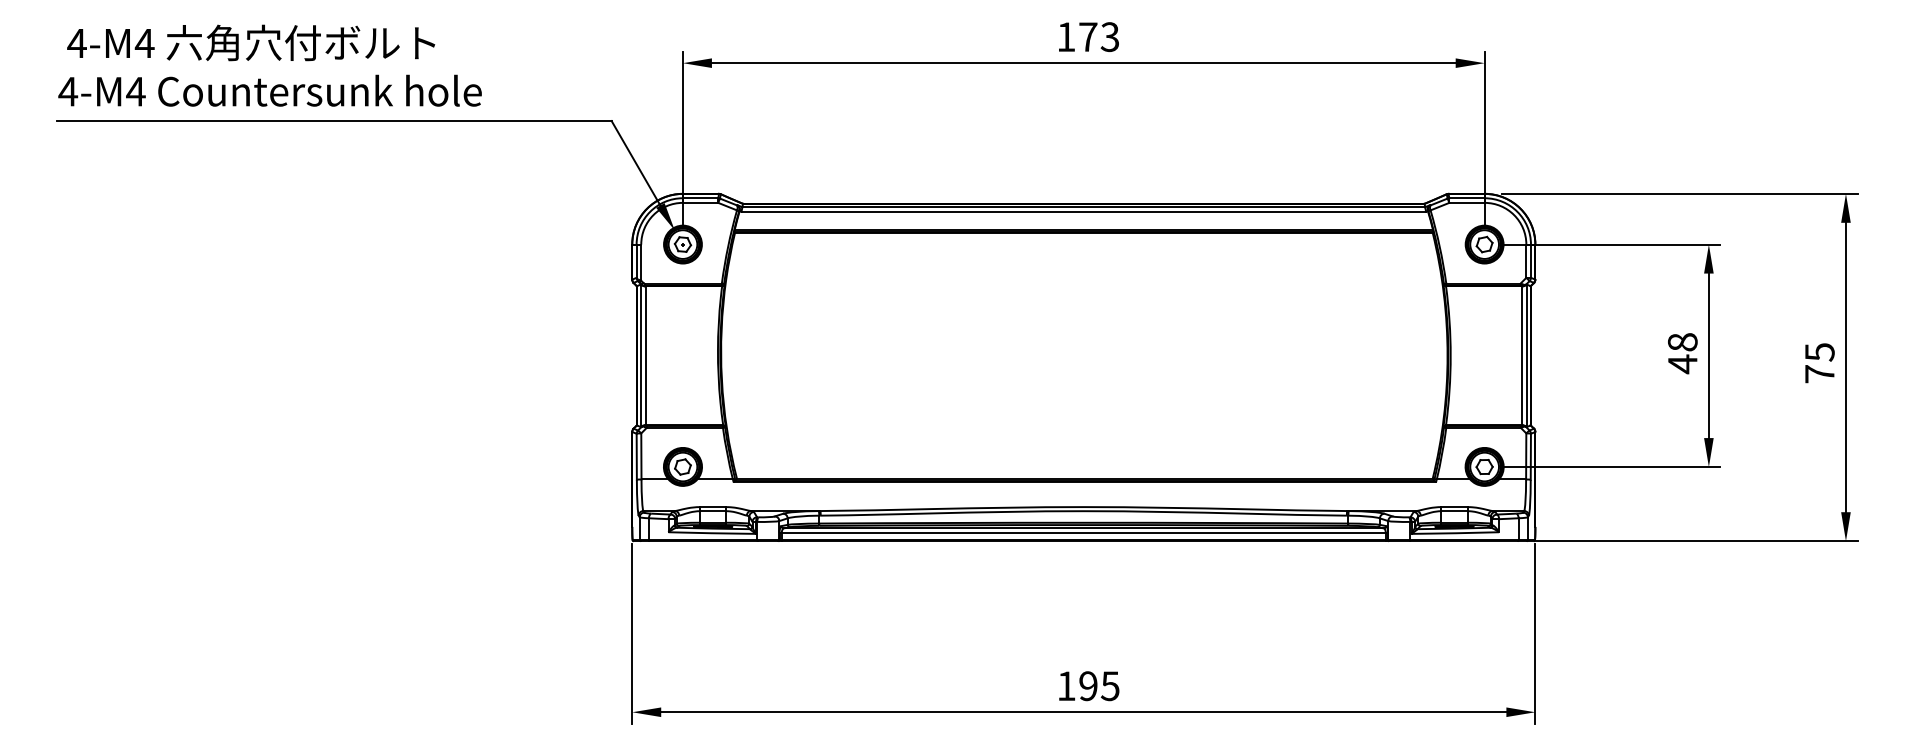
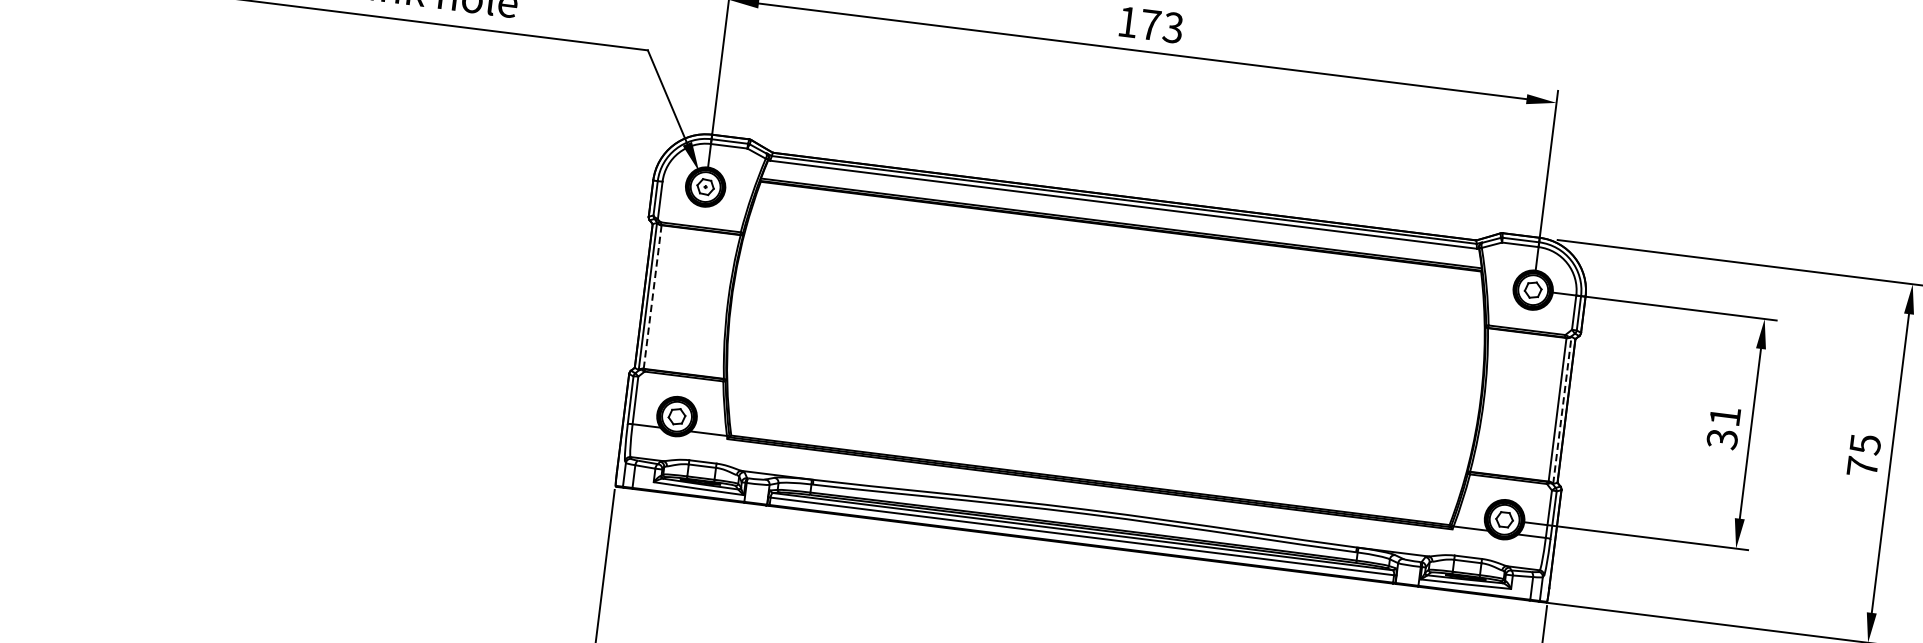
text: (1682, 353) -> (1723, 428), 48 -> 31
line: (645, 355) -> (652, 296), solid -> dashed
line: (1526, 355) -> (1562, 410), solid -> dashed

